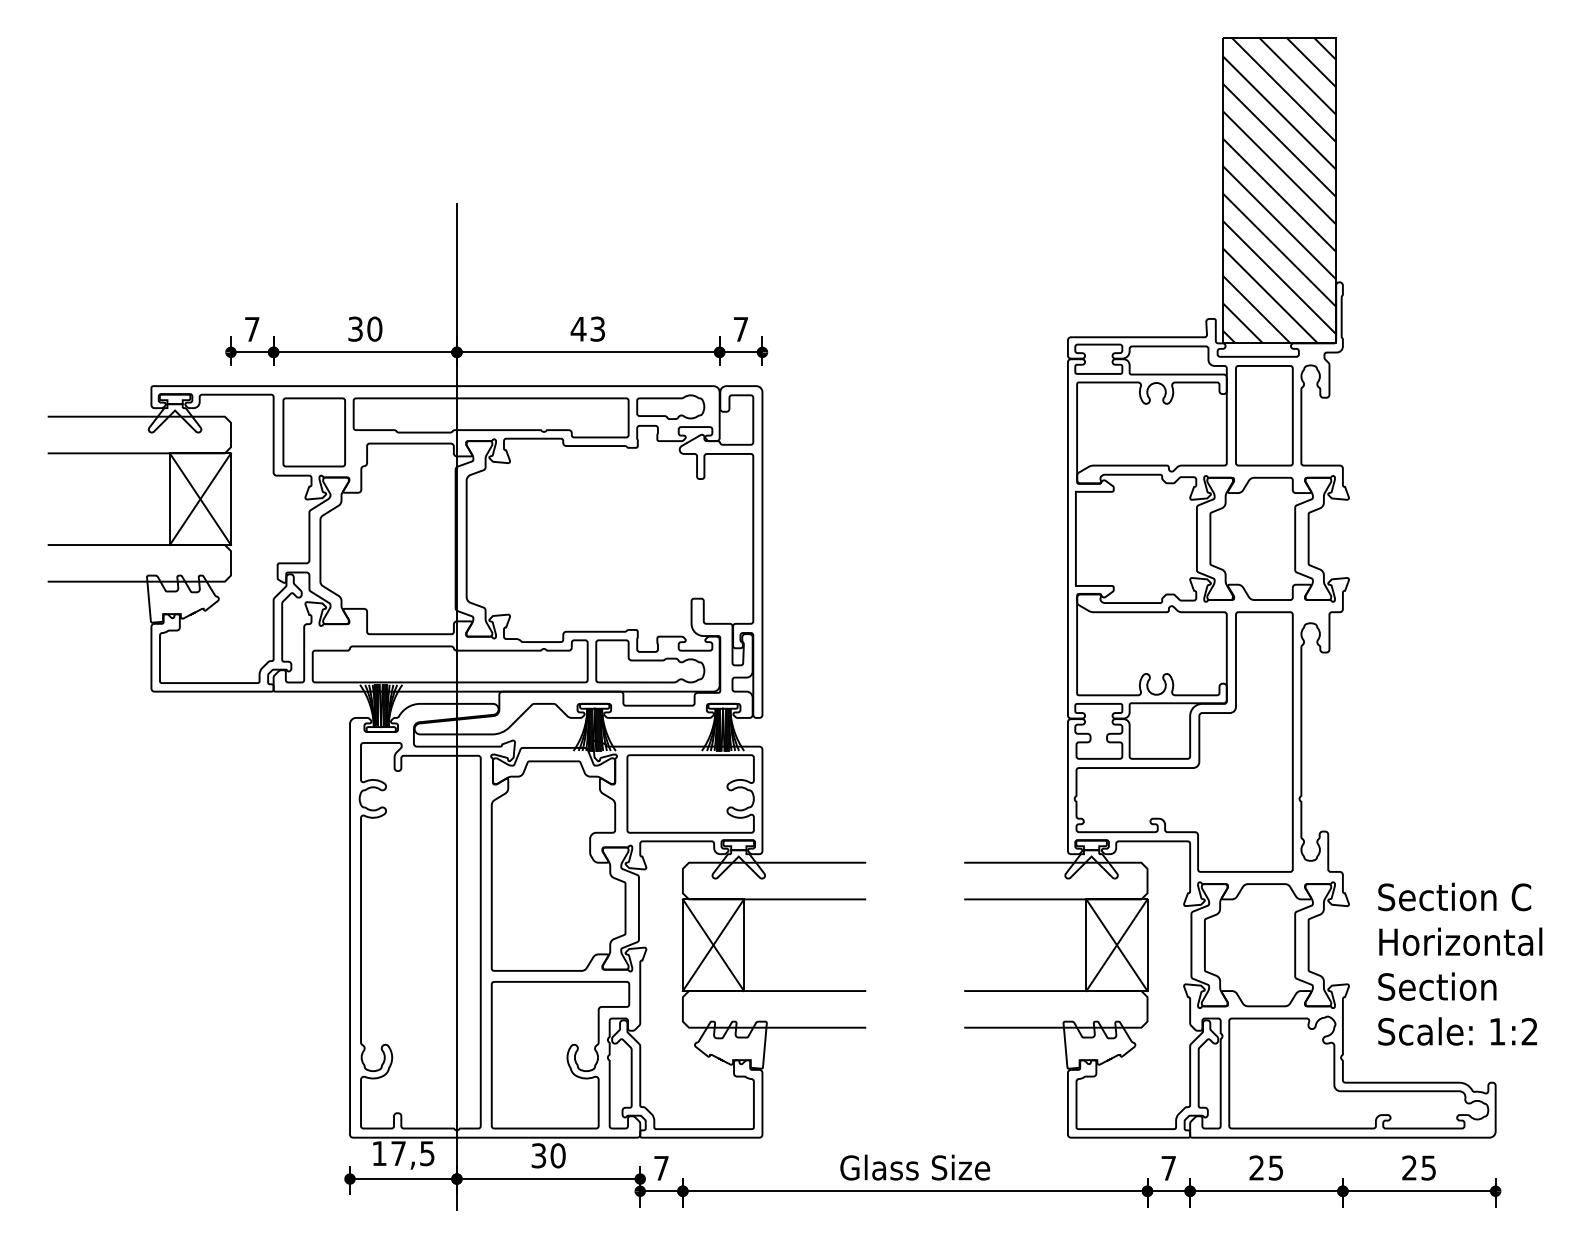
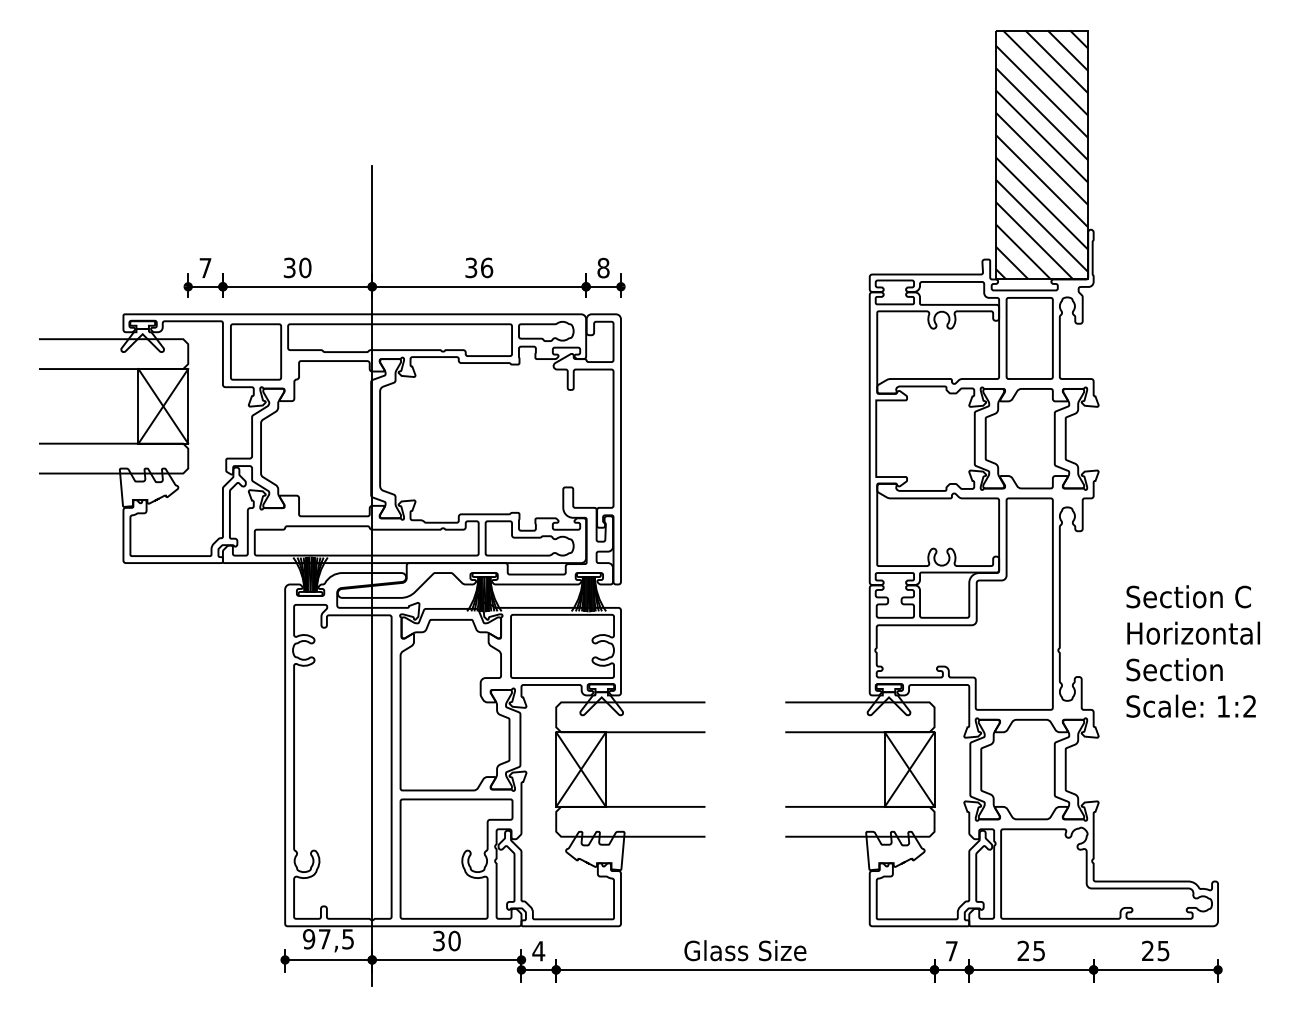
text: (587, 328) -> (478, 267), 43 -> 36
text: (740, 329) -> (603, 268), 7 -> 8
text: (1460, 963) -> (1193, 650), moved
text: (378, 1153) -> (308, 939), 17,5 -> 97,5
text: (661, 1168) -> (538, 951), 7 -> 4

